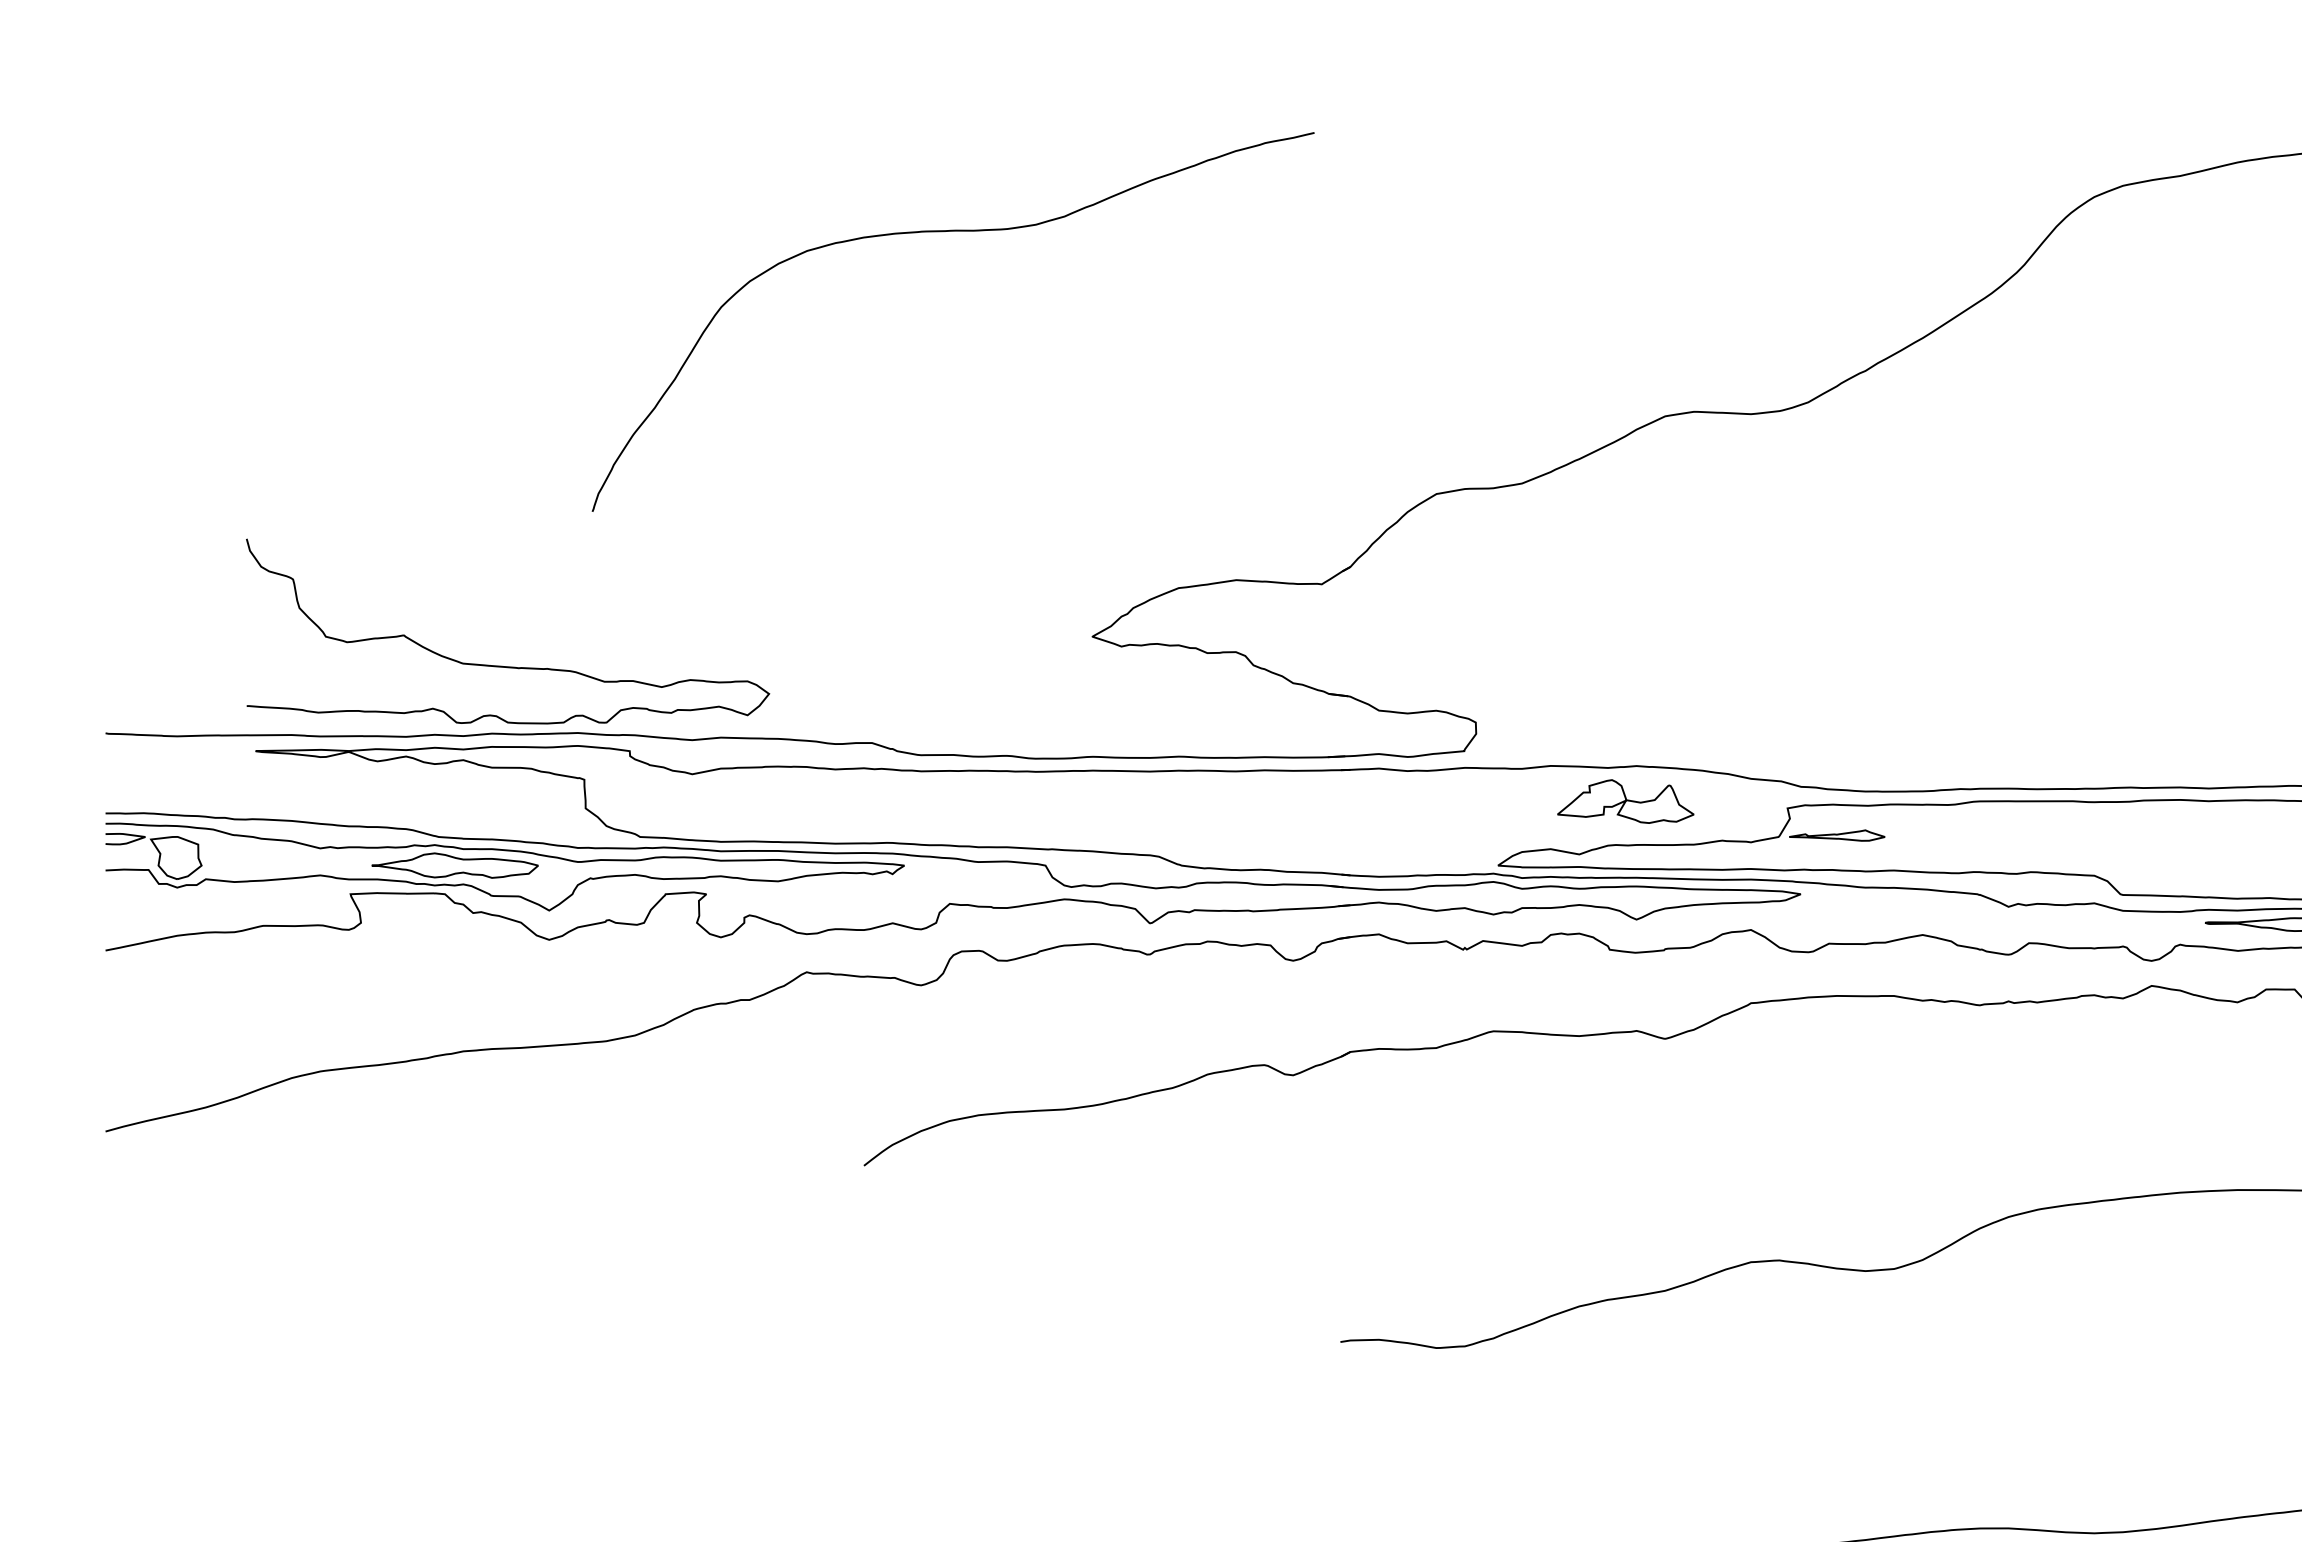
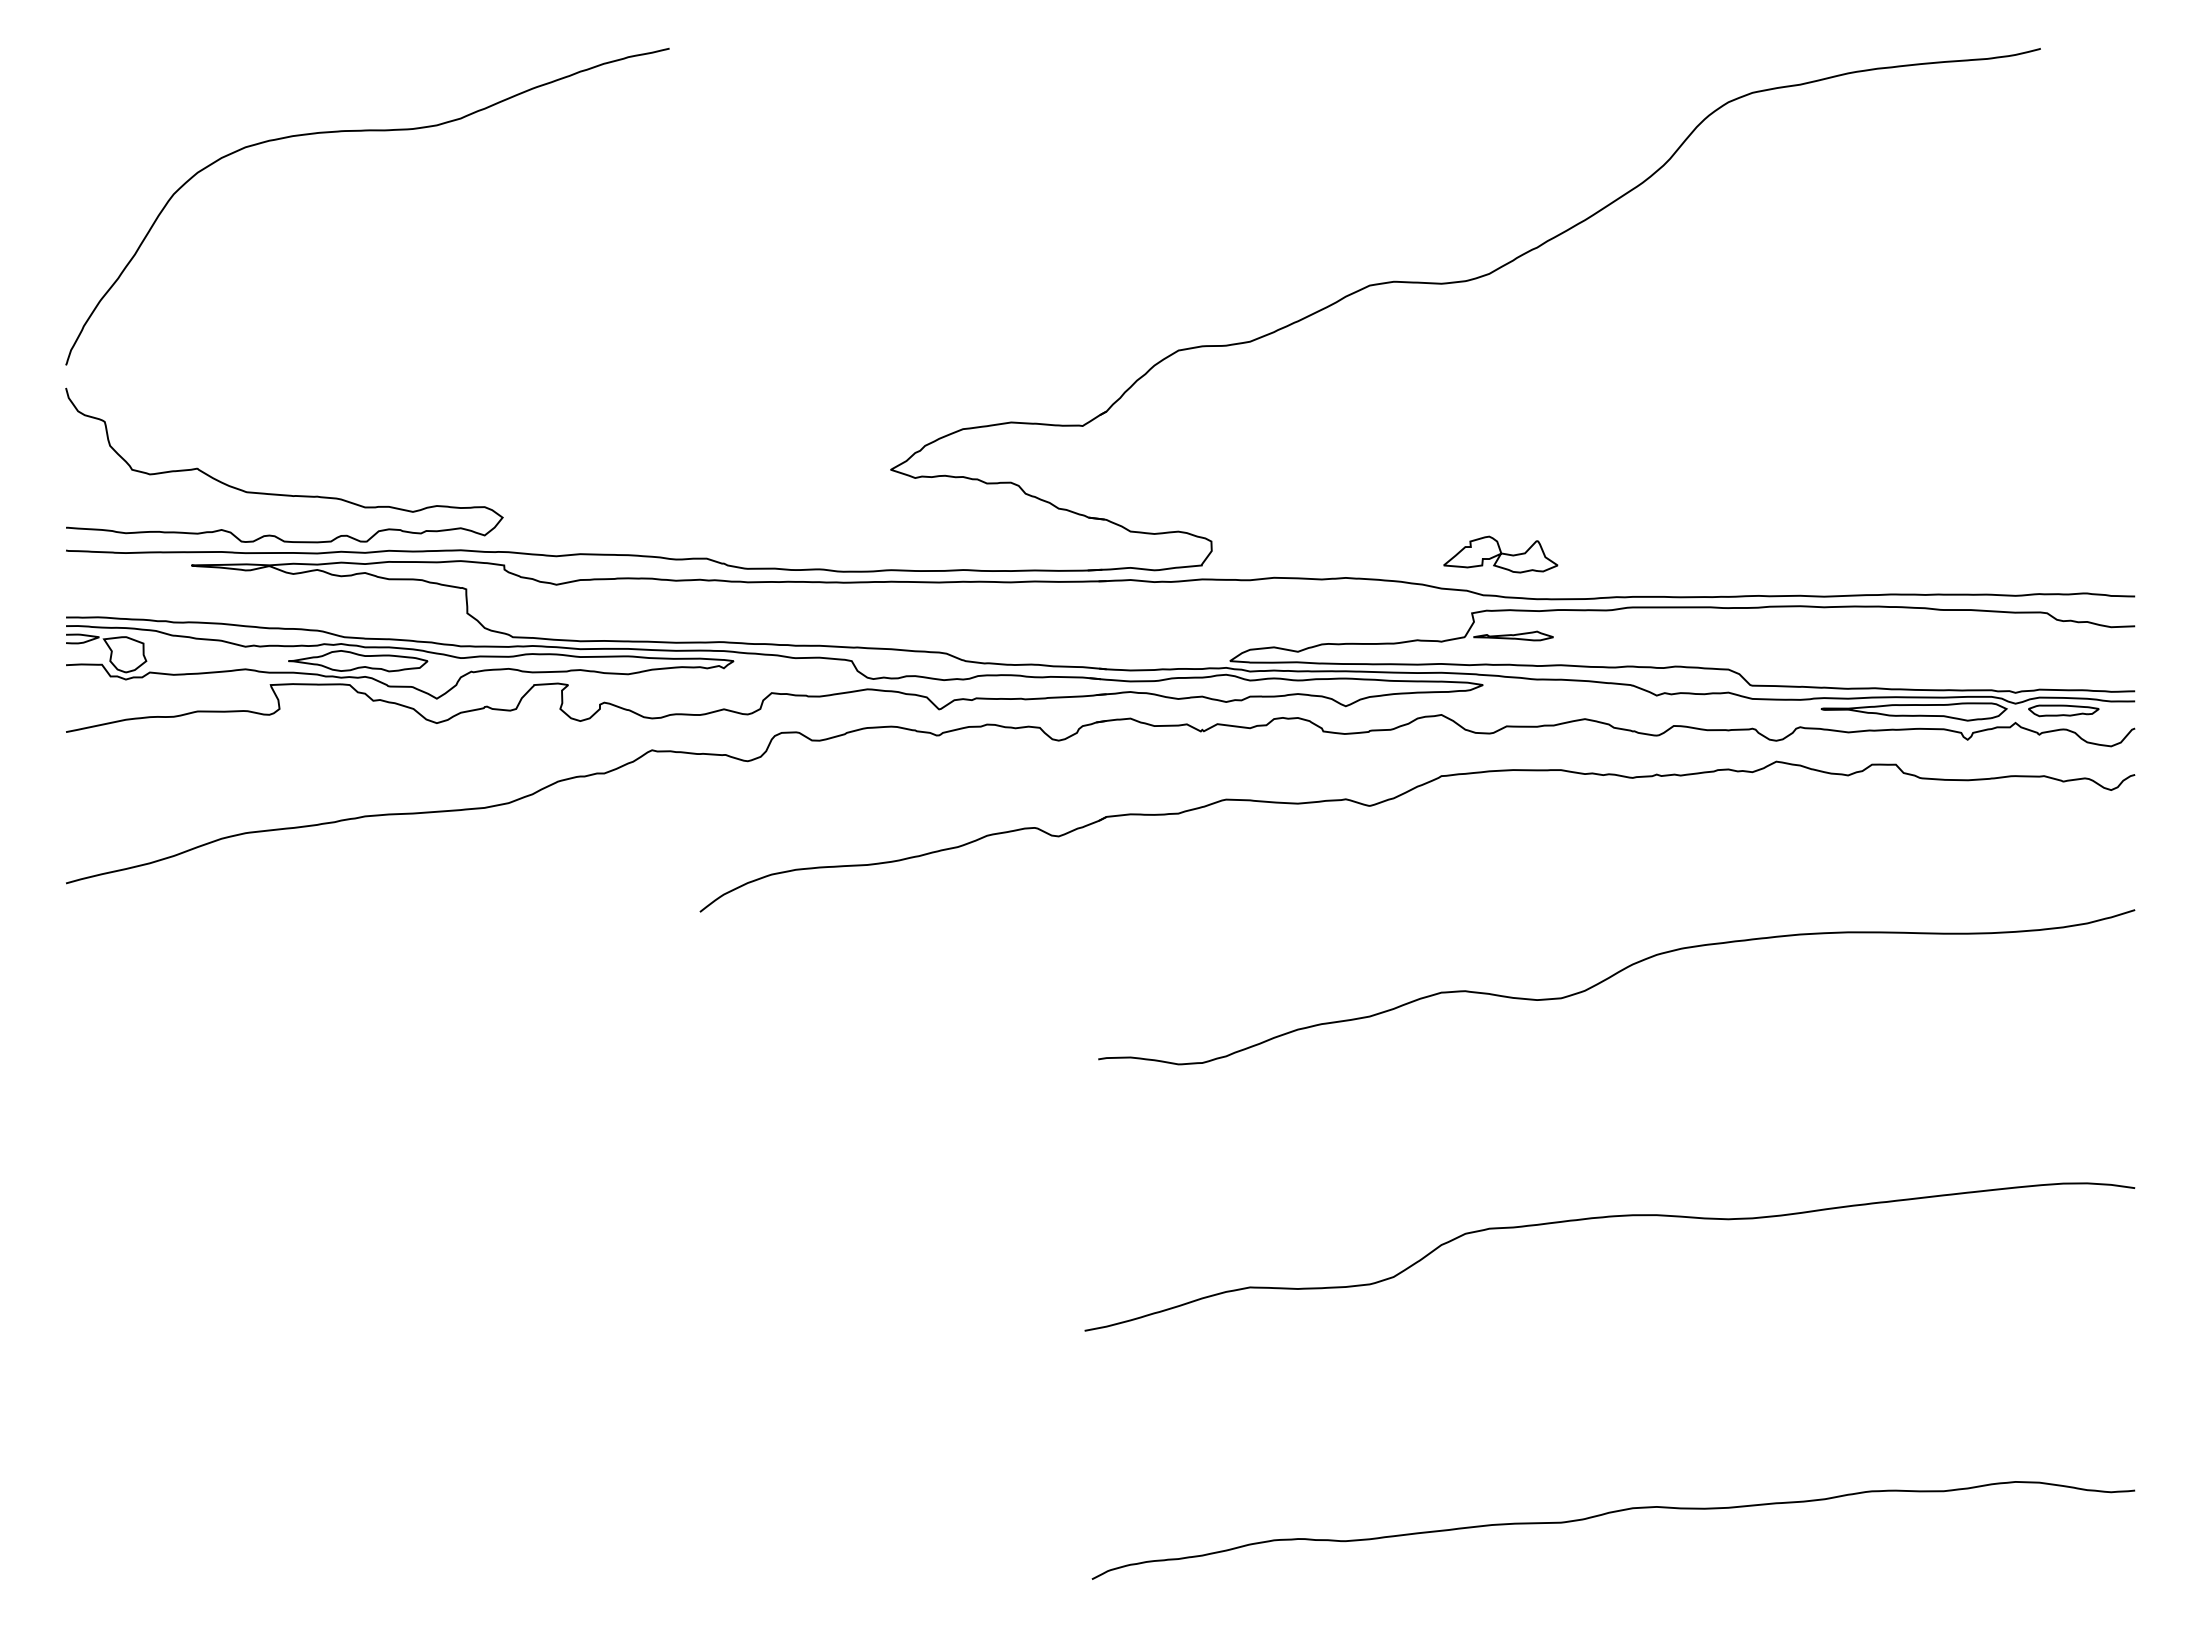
curve: (953, 232) -> (367, 131), moved
curve: (499, 665) -> (277, 493), moved
part: (1625, 801) -> (1500, 554), moved

